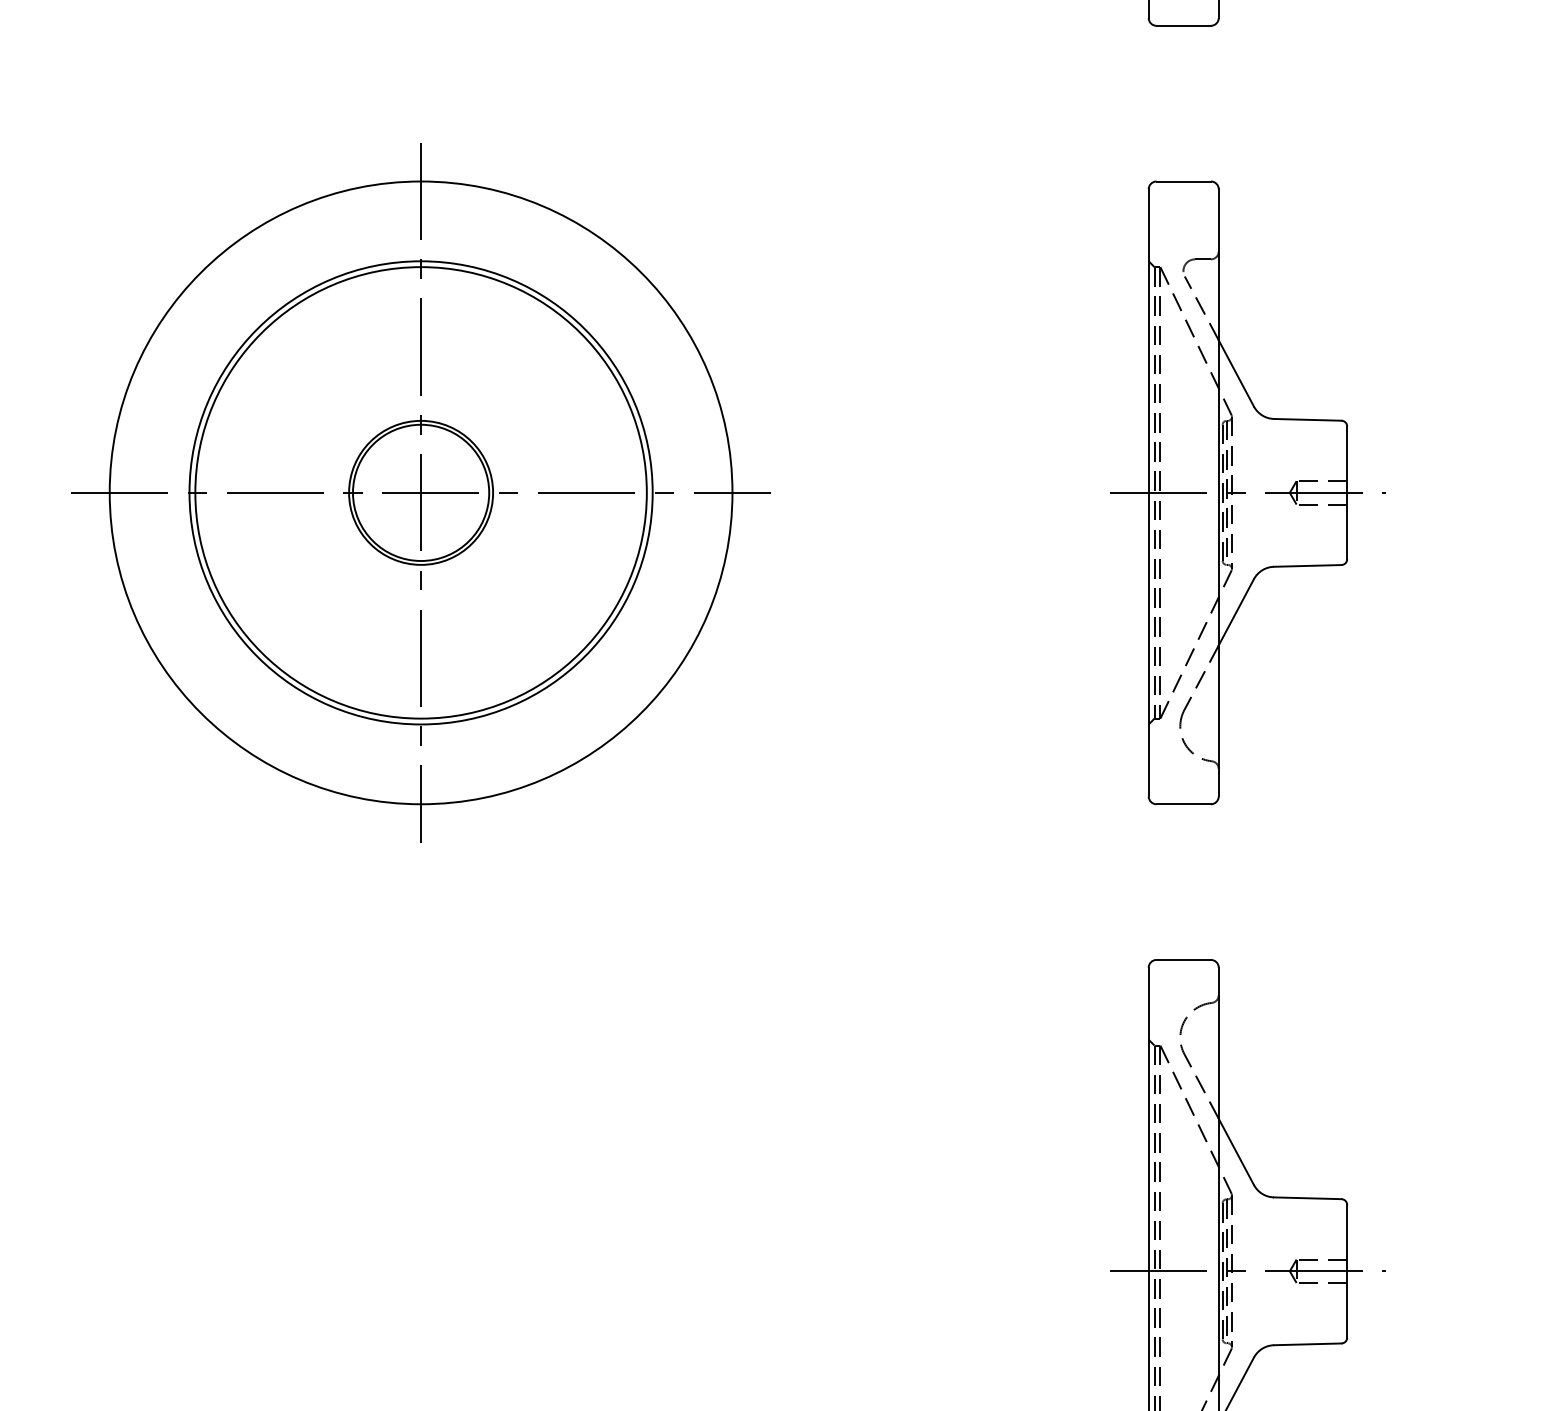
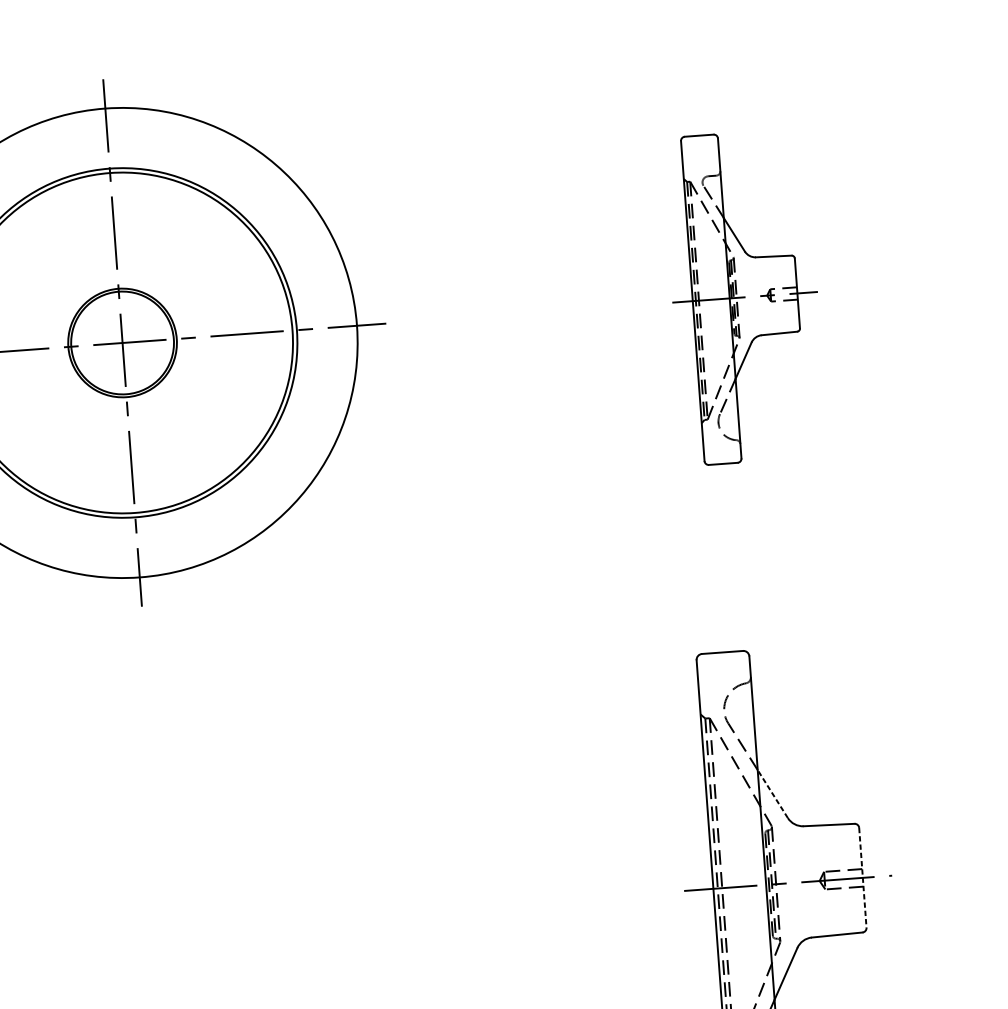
part: (1247, 492) -> (744, 297), size x0.7
line: (1236, 1151) -> (772, 793), solid -> dashed
line: (1347, 1271) -> (863, 877), solid -> dashed

